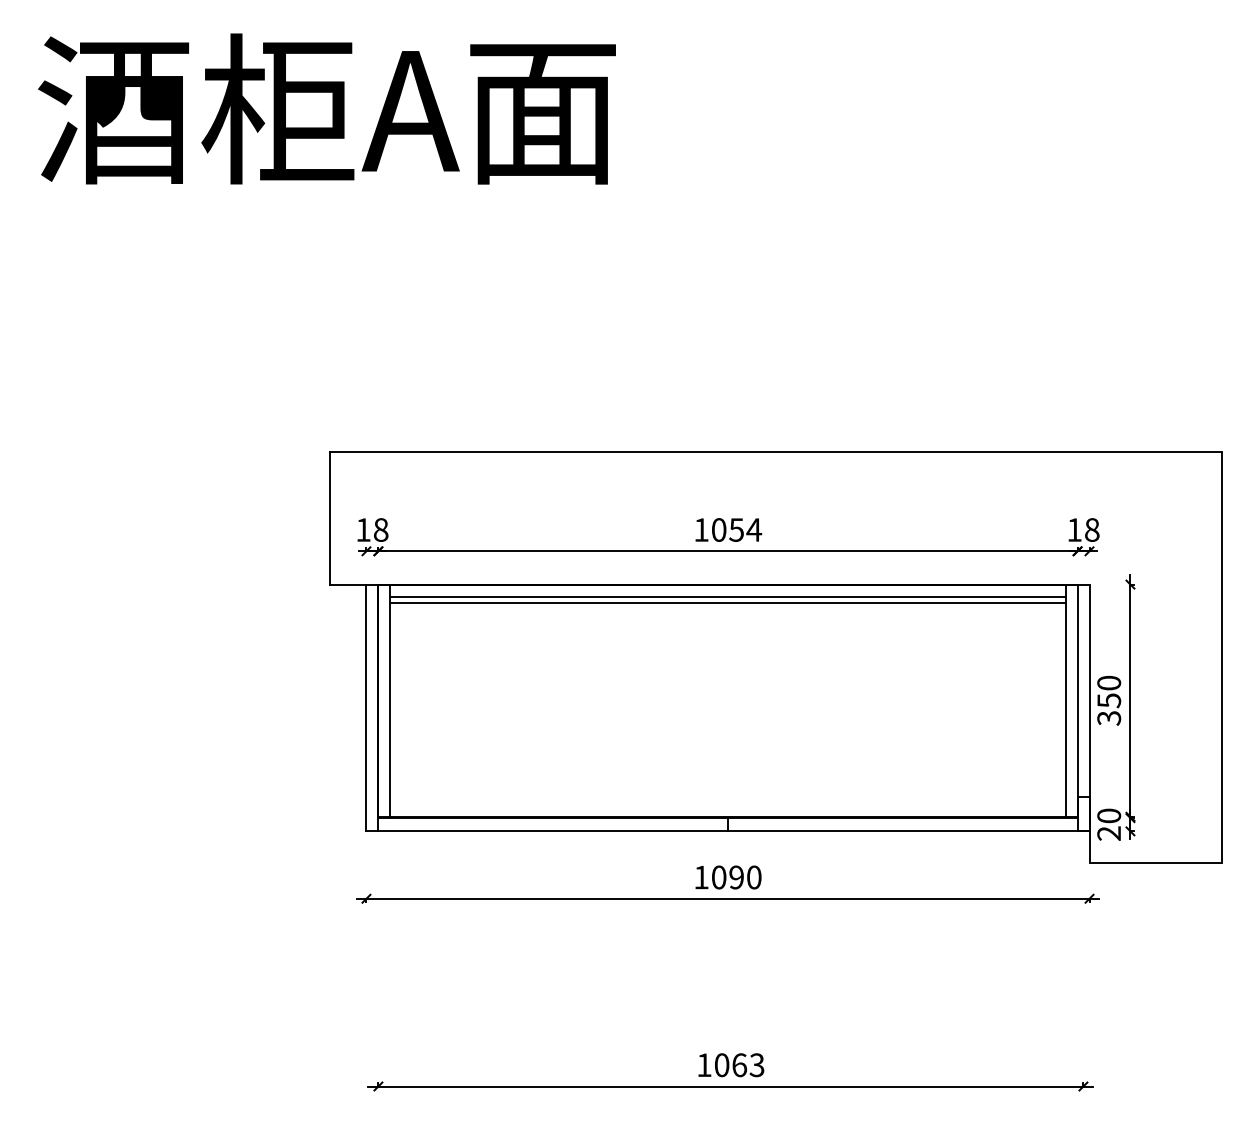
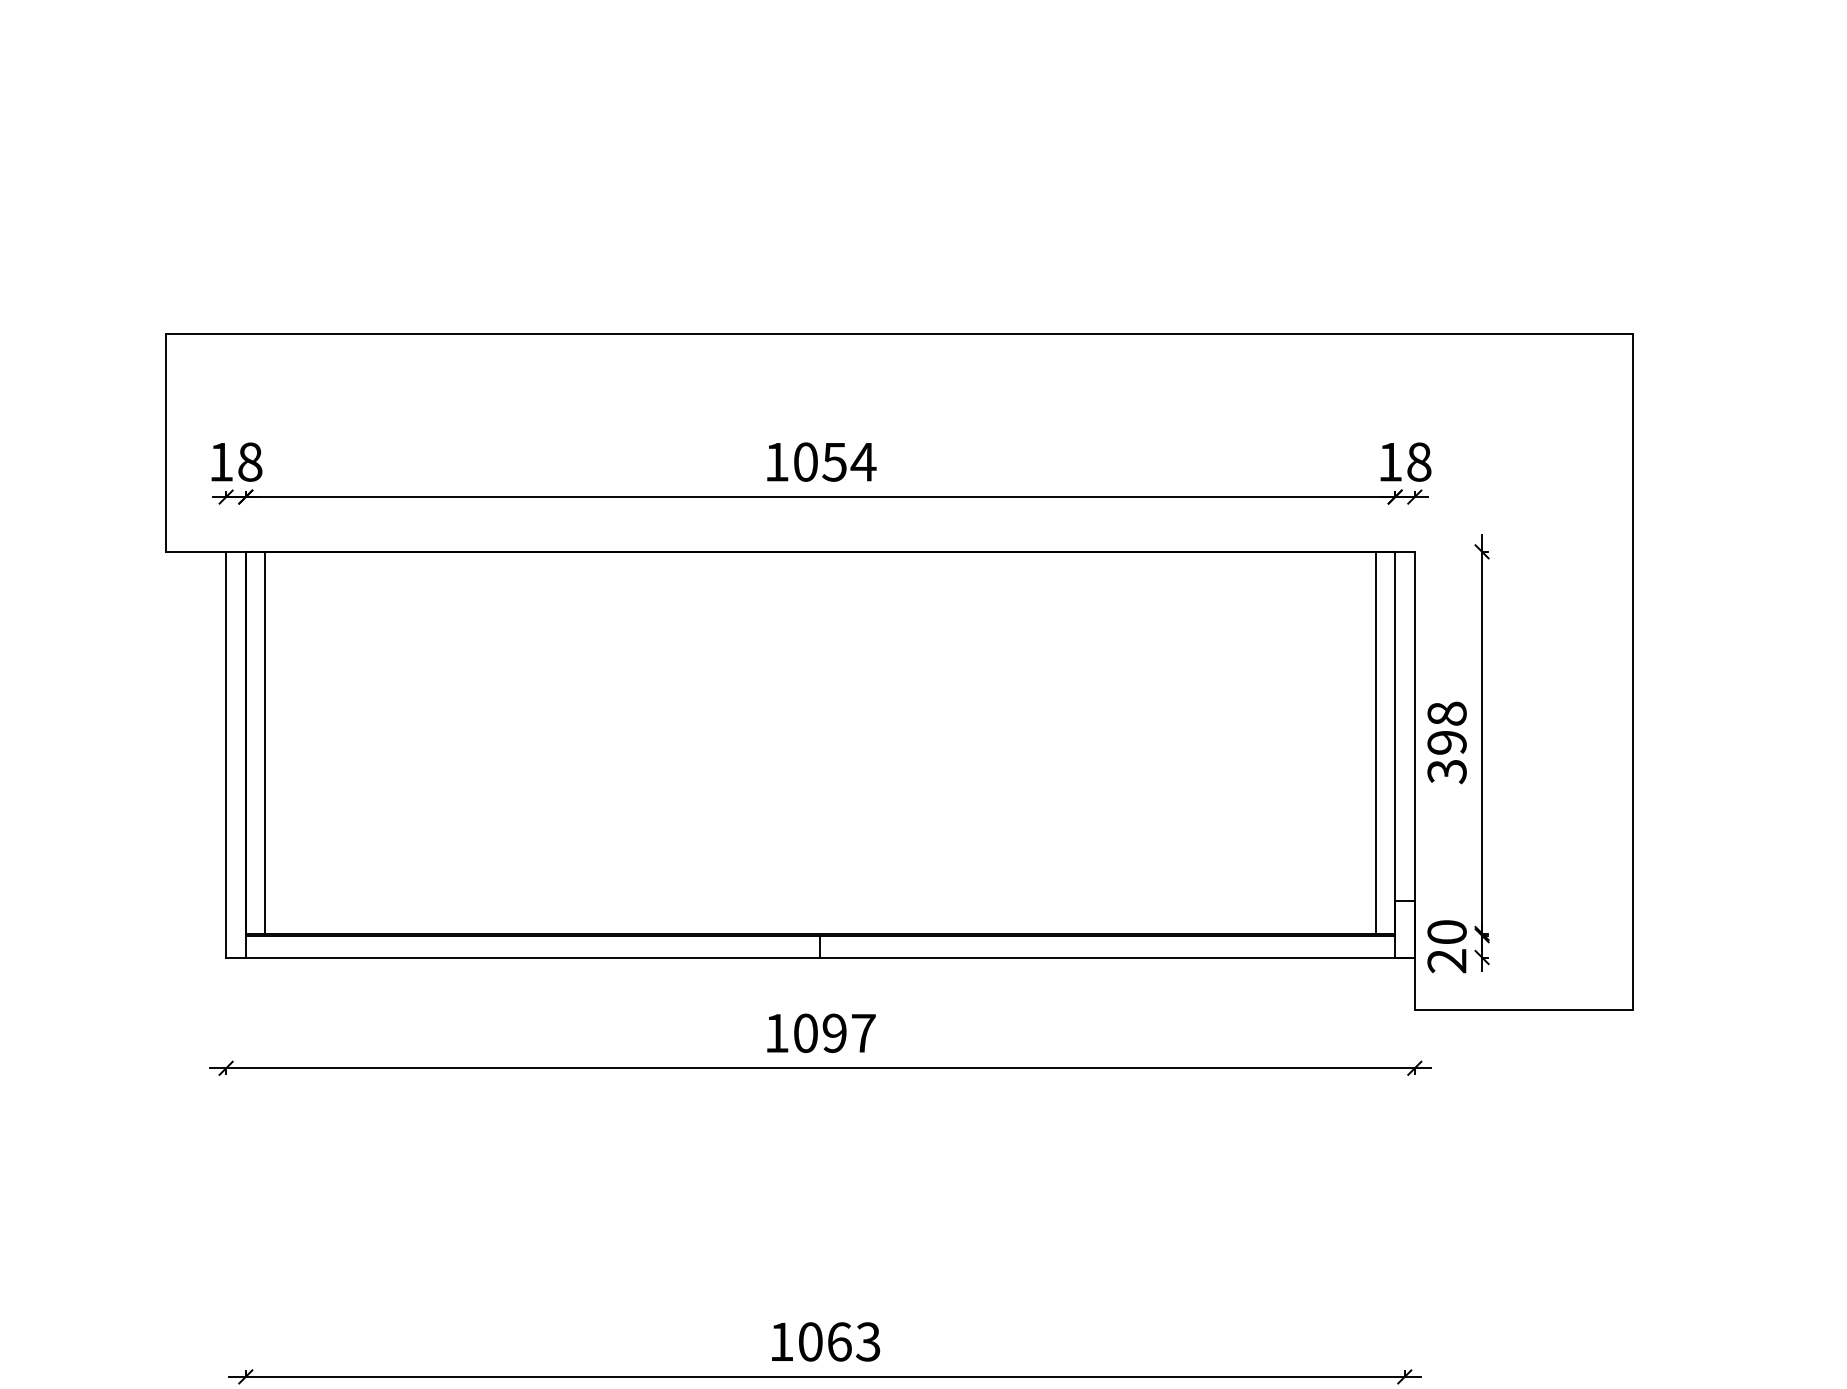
line: (727, 596) -> (819, 571), removed
line: (727, 602) -> (819, 581), removed
text: (1109, 691) -> (1447, 727), 350 -> 398
text: (754, 877) -> (864, 1033), 1090 -> 1097

